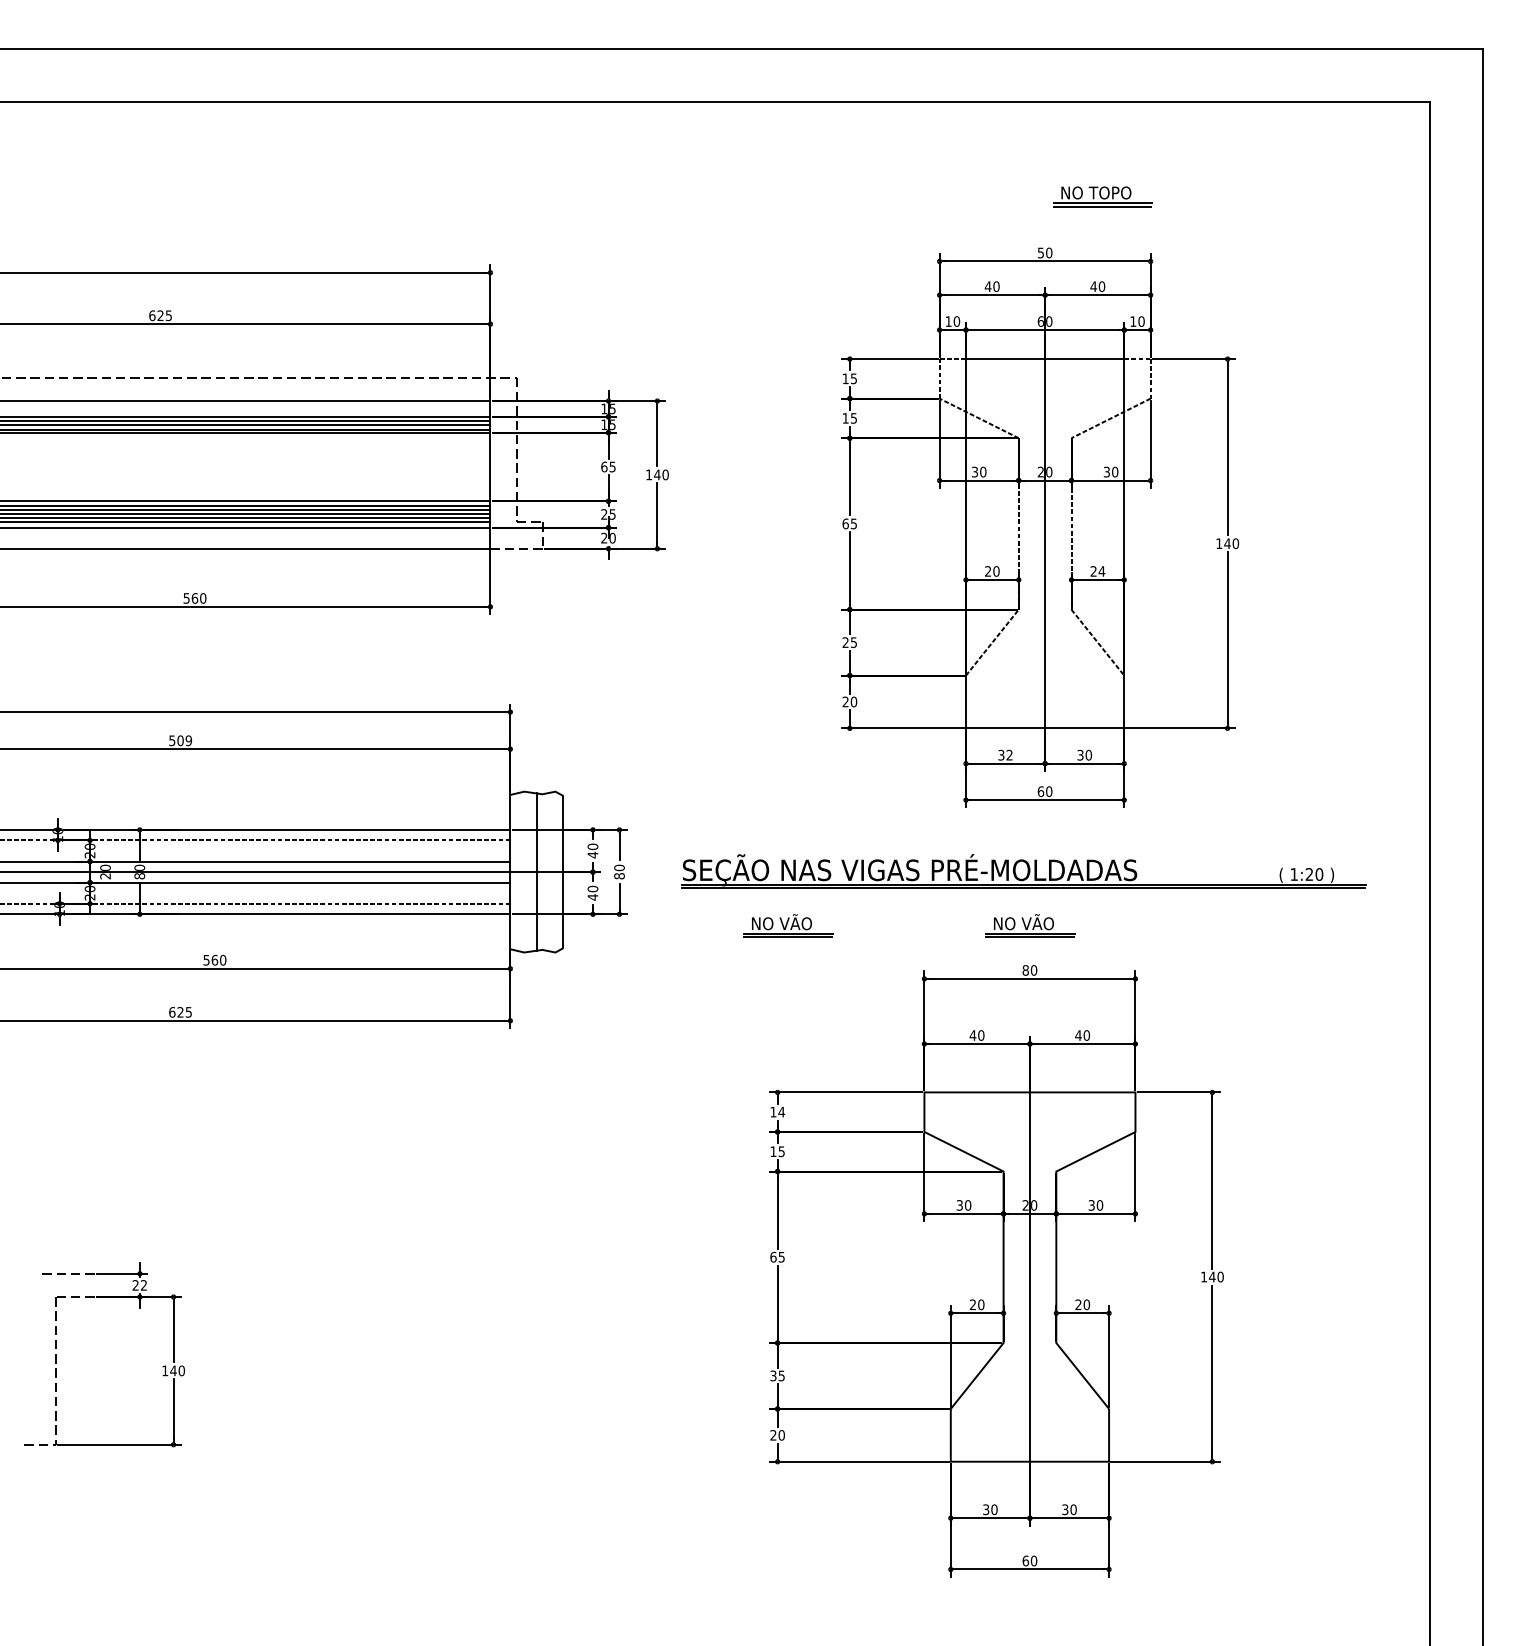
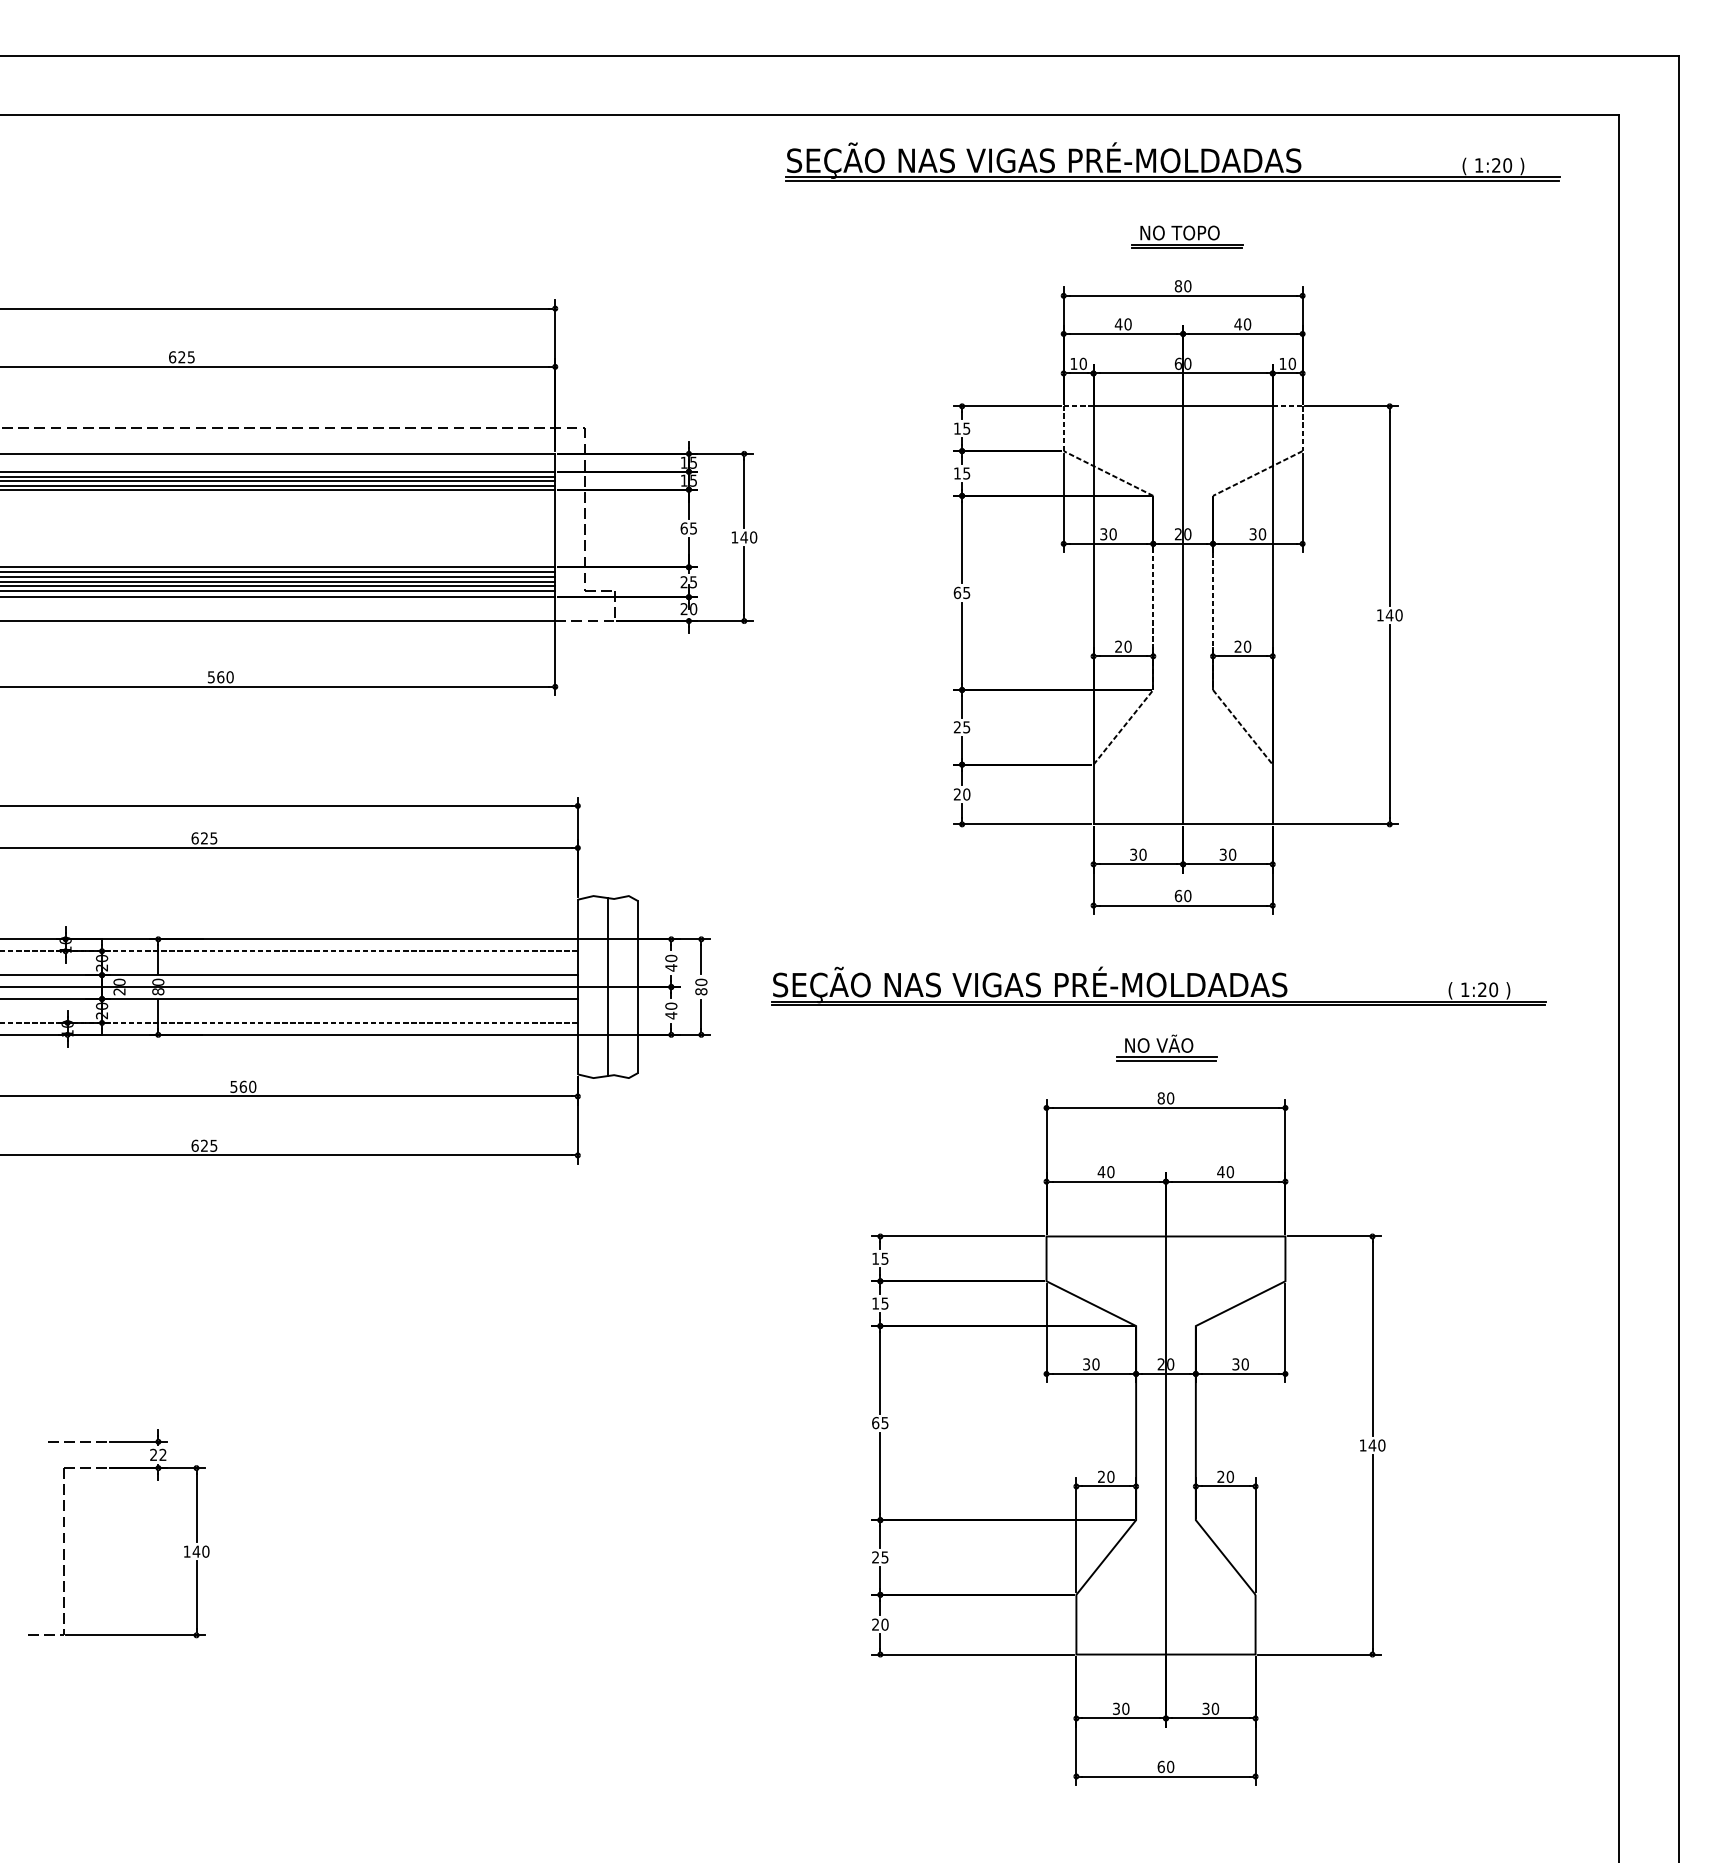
part: (1035, 142) -> (1172, 161), added
part: (1102, 196) -> (1186, 237), moved
text: (1040, 252) -> (1177, 285), 50 -> 80
text: (1101, 571) -> (1246, 646), 24 -> 20
text: (180, 740) -> (204, 838), 509 -> 625
text: (1009, 754) -> (1142, 853), 32 -> 30
part: (788, 925) -> (892, 1047), removed
text: (781, 1111) -> (884, 1258), 14 -> 15
text: (773, 1376) -> (875, 1558), 35 -> 25

